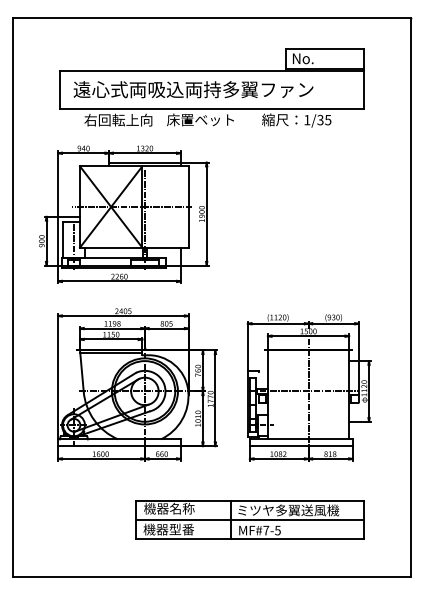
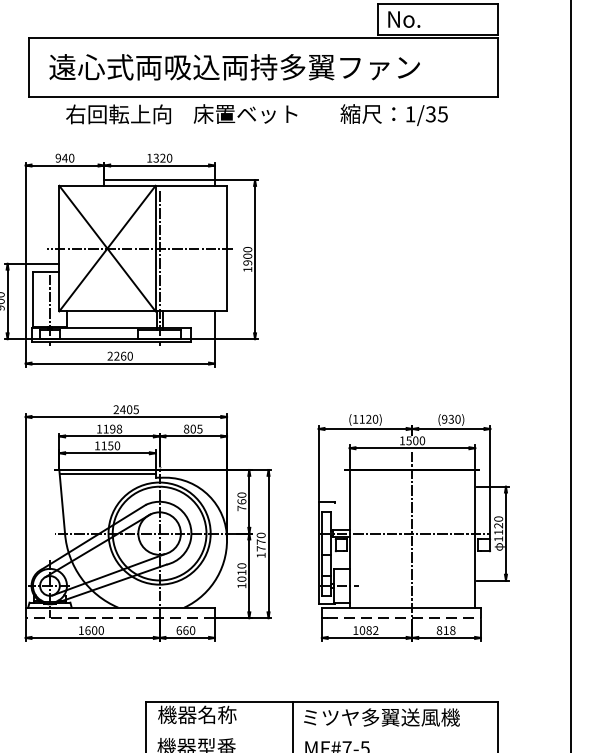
line: (118, 446) -> (118, 618), solid -> dashed
line: (303, 446) -> (404, 618), solid -> dashed
line: (249, 519) -> (321, 731), removed

